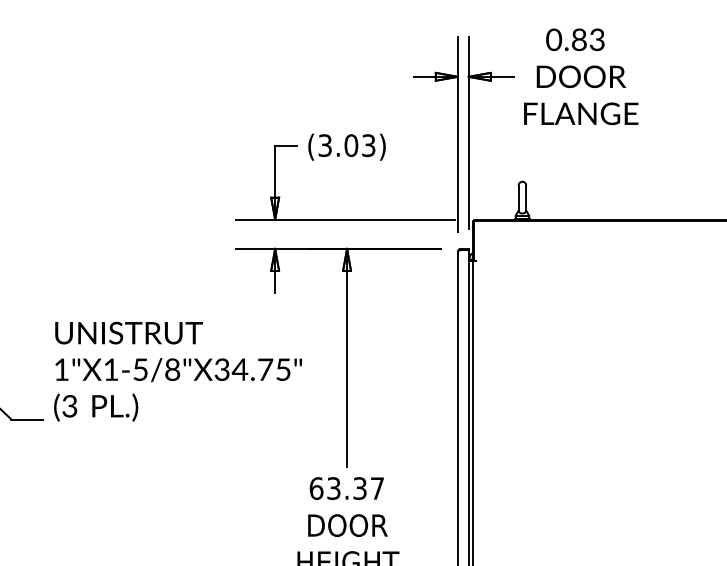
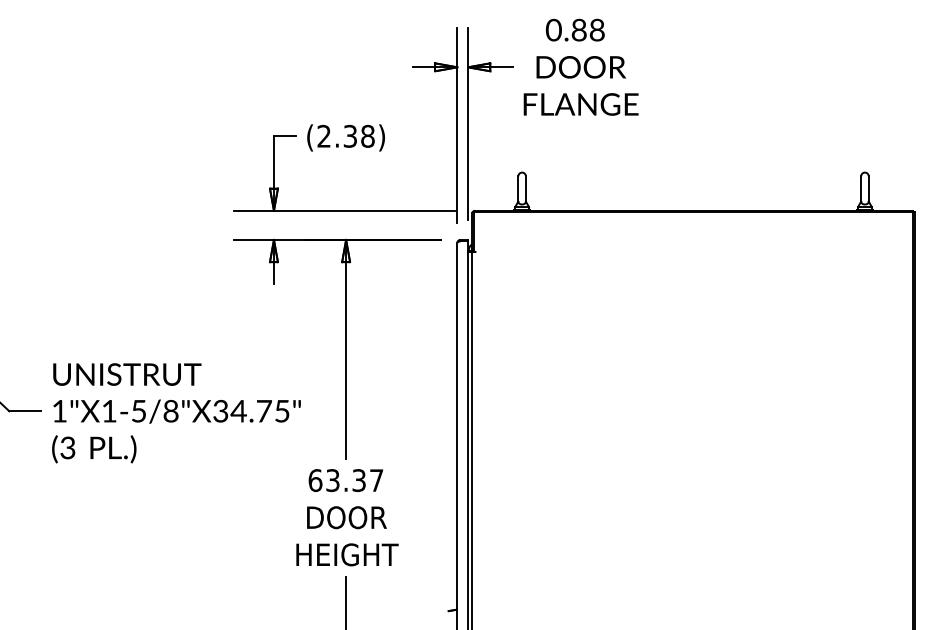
text: (596, 39) -> (596, 29), 0.83 -> 0.88
text: (346, 144) -> (345, 135), (3.03) -> (2.38)
text: (178, 371) -> (176, 413), moved

